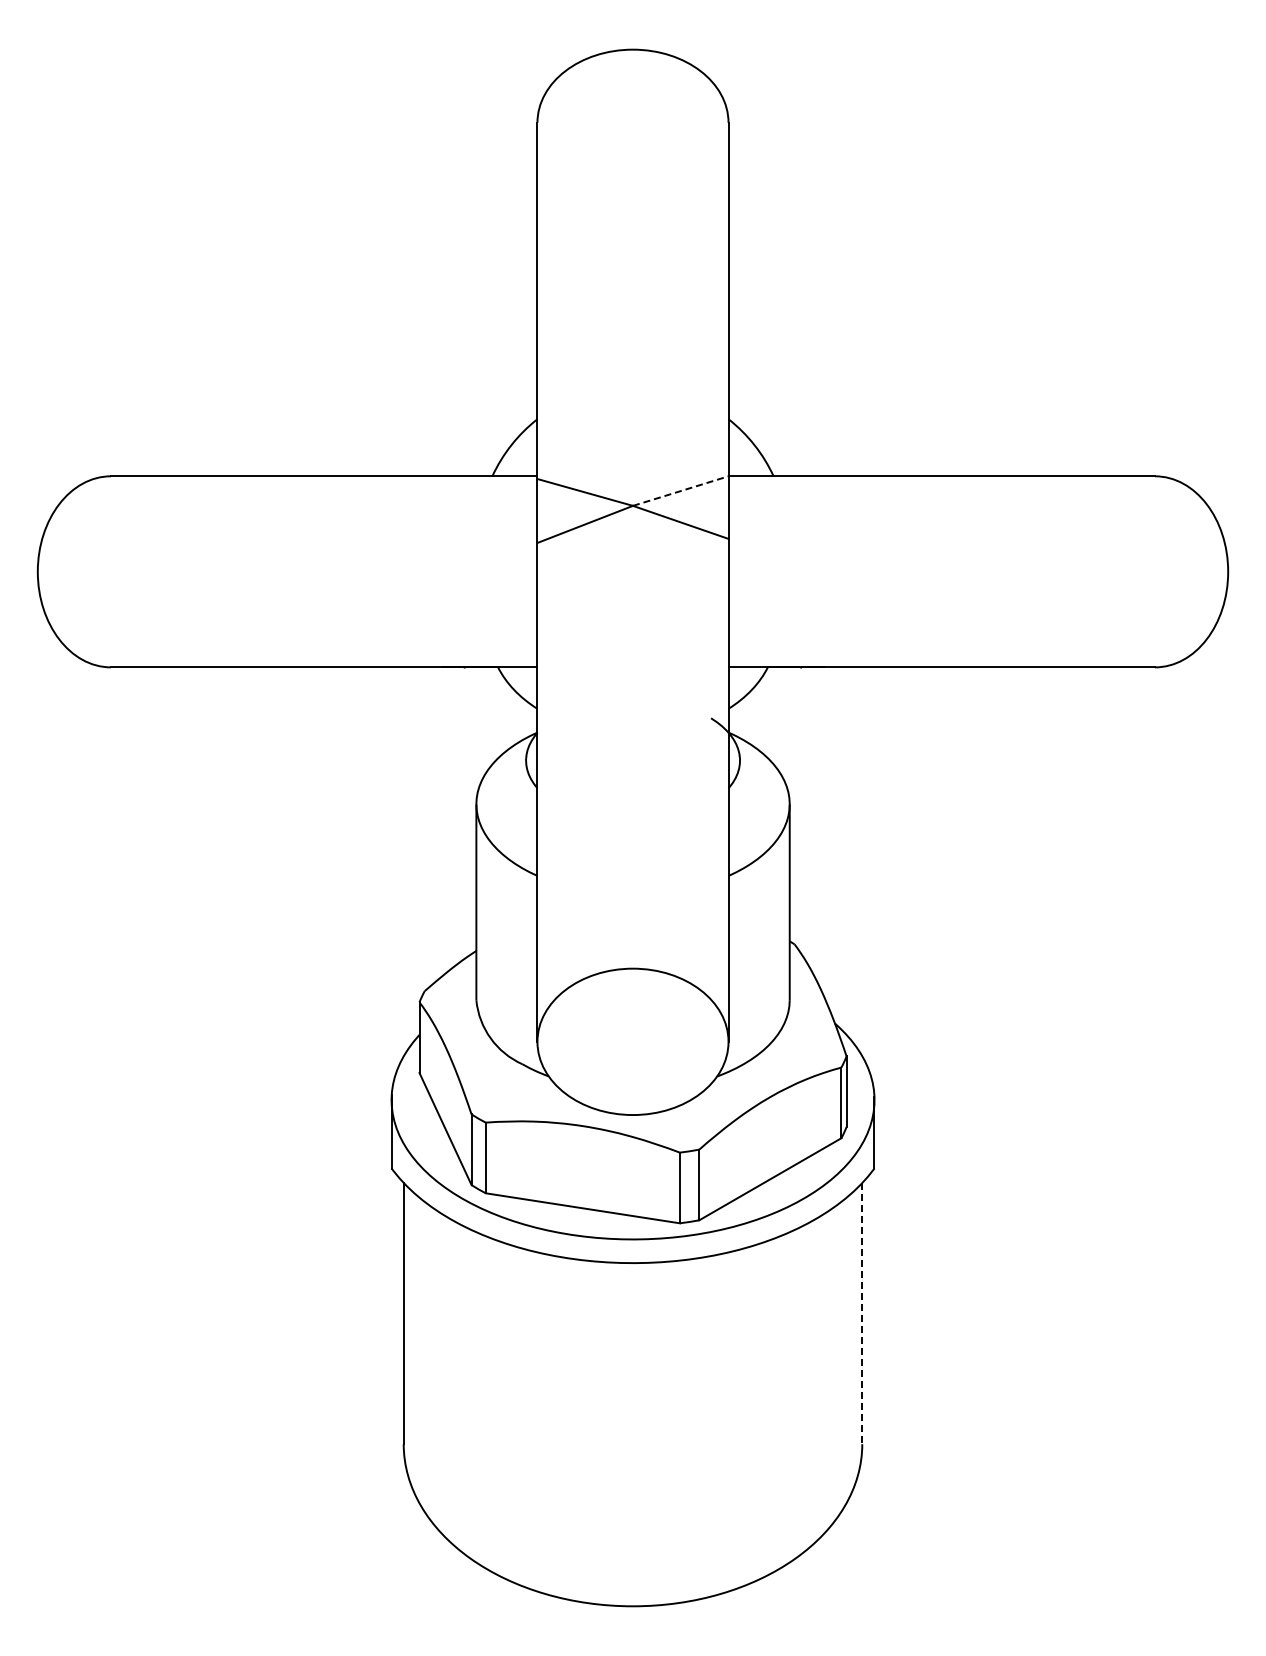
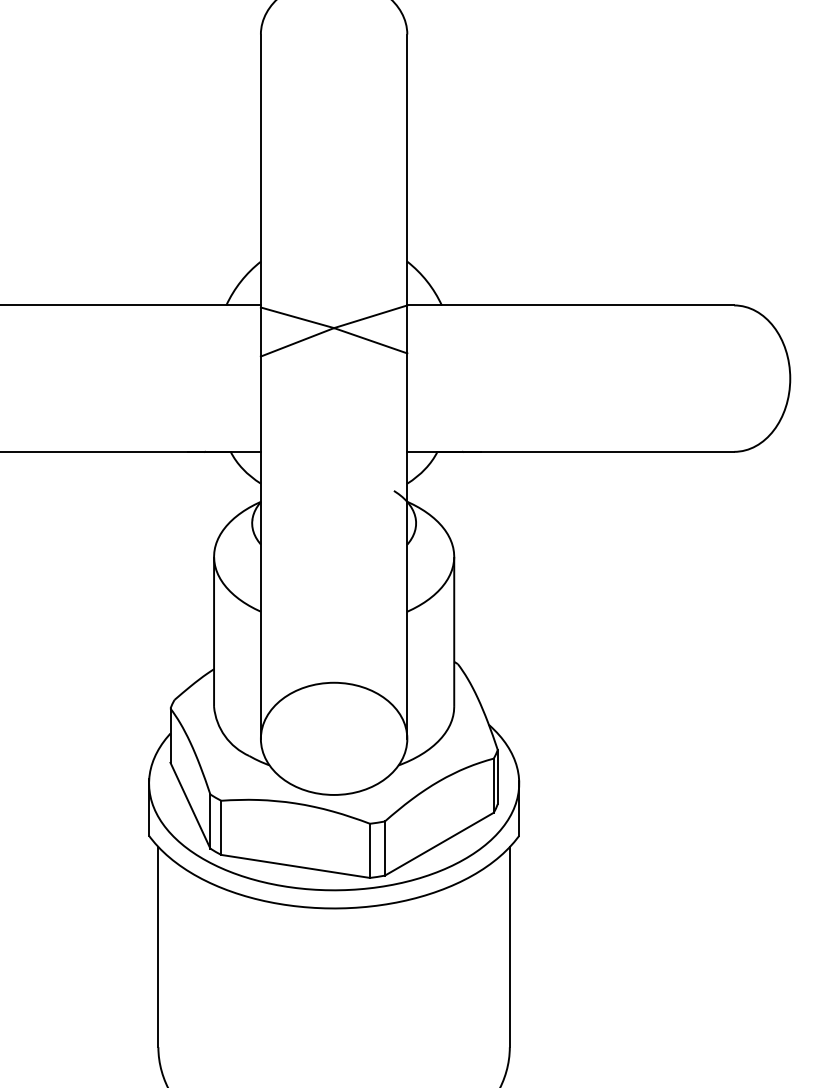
line: (681, 490) -> (371, 316), dashed -> solid
line: (862, 1313) -> (509, 947), dashed -> solid

